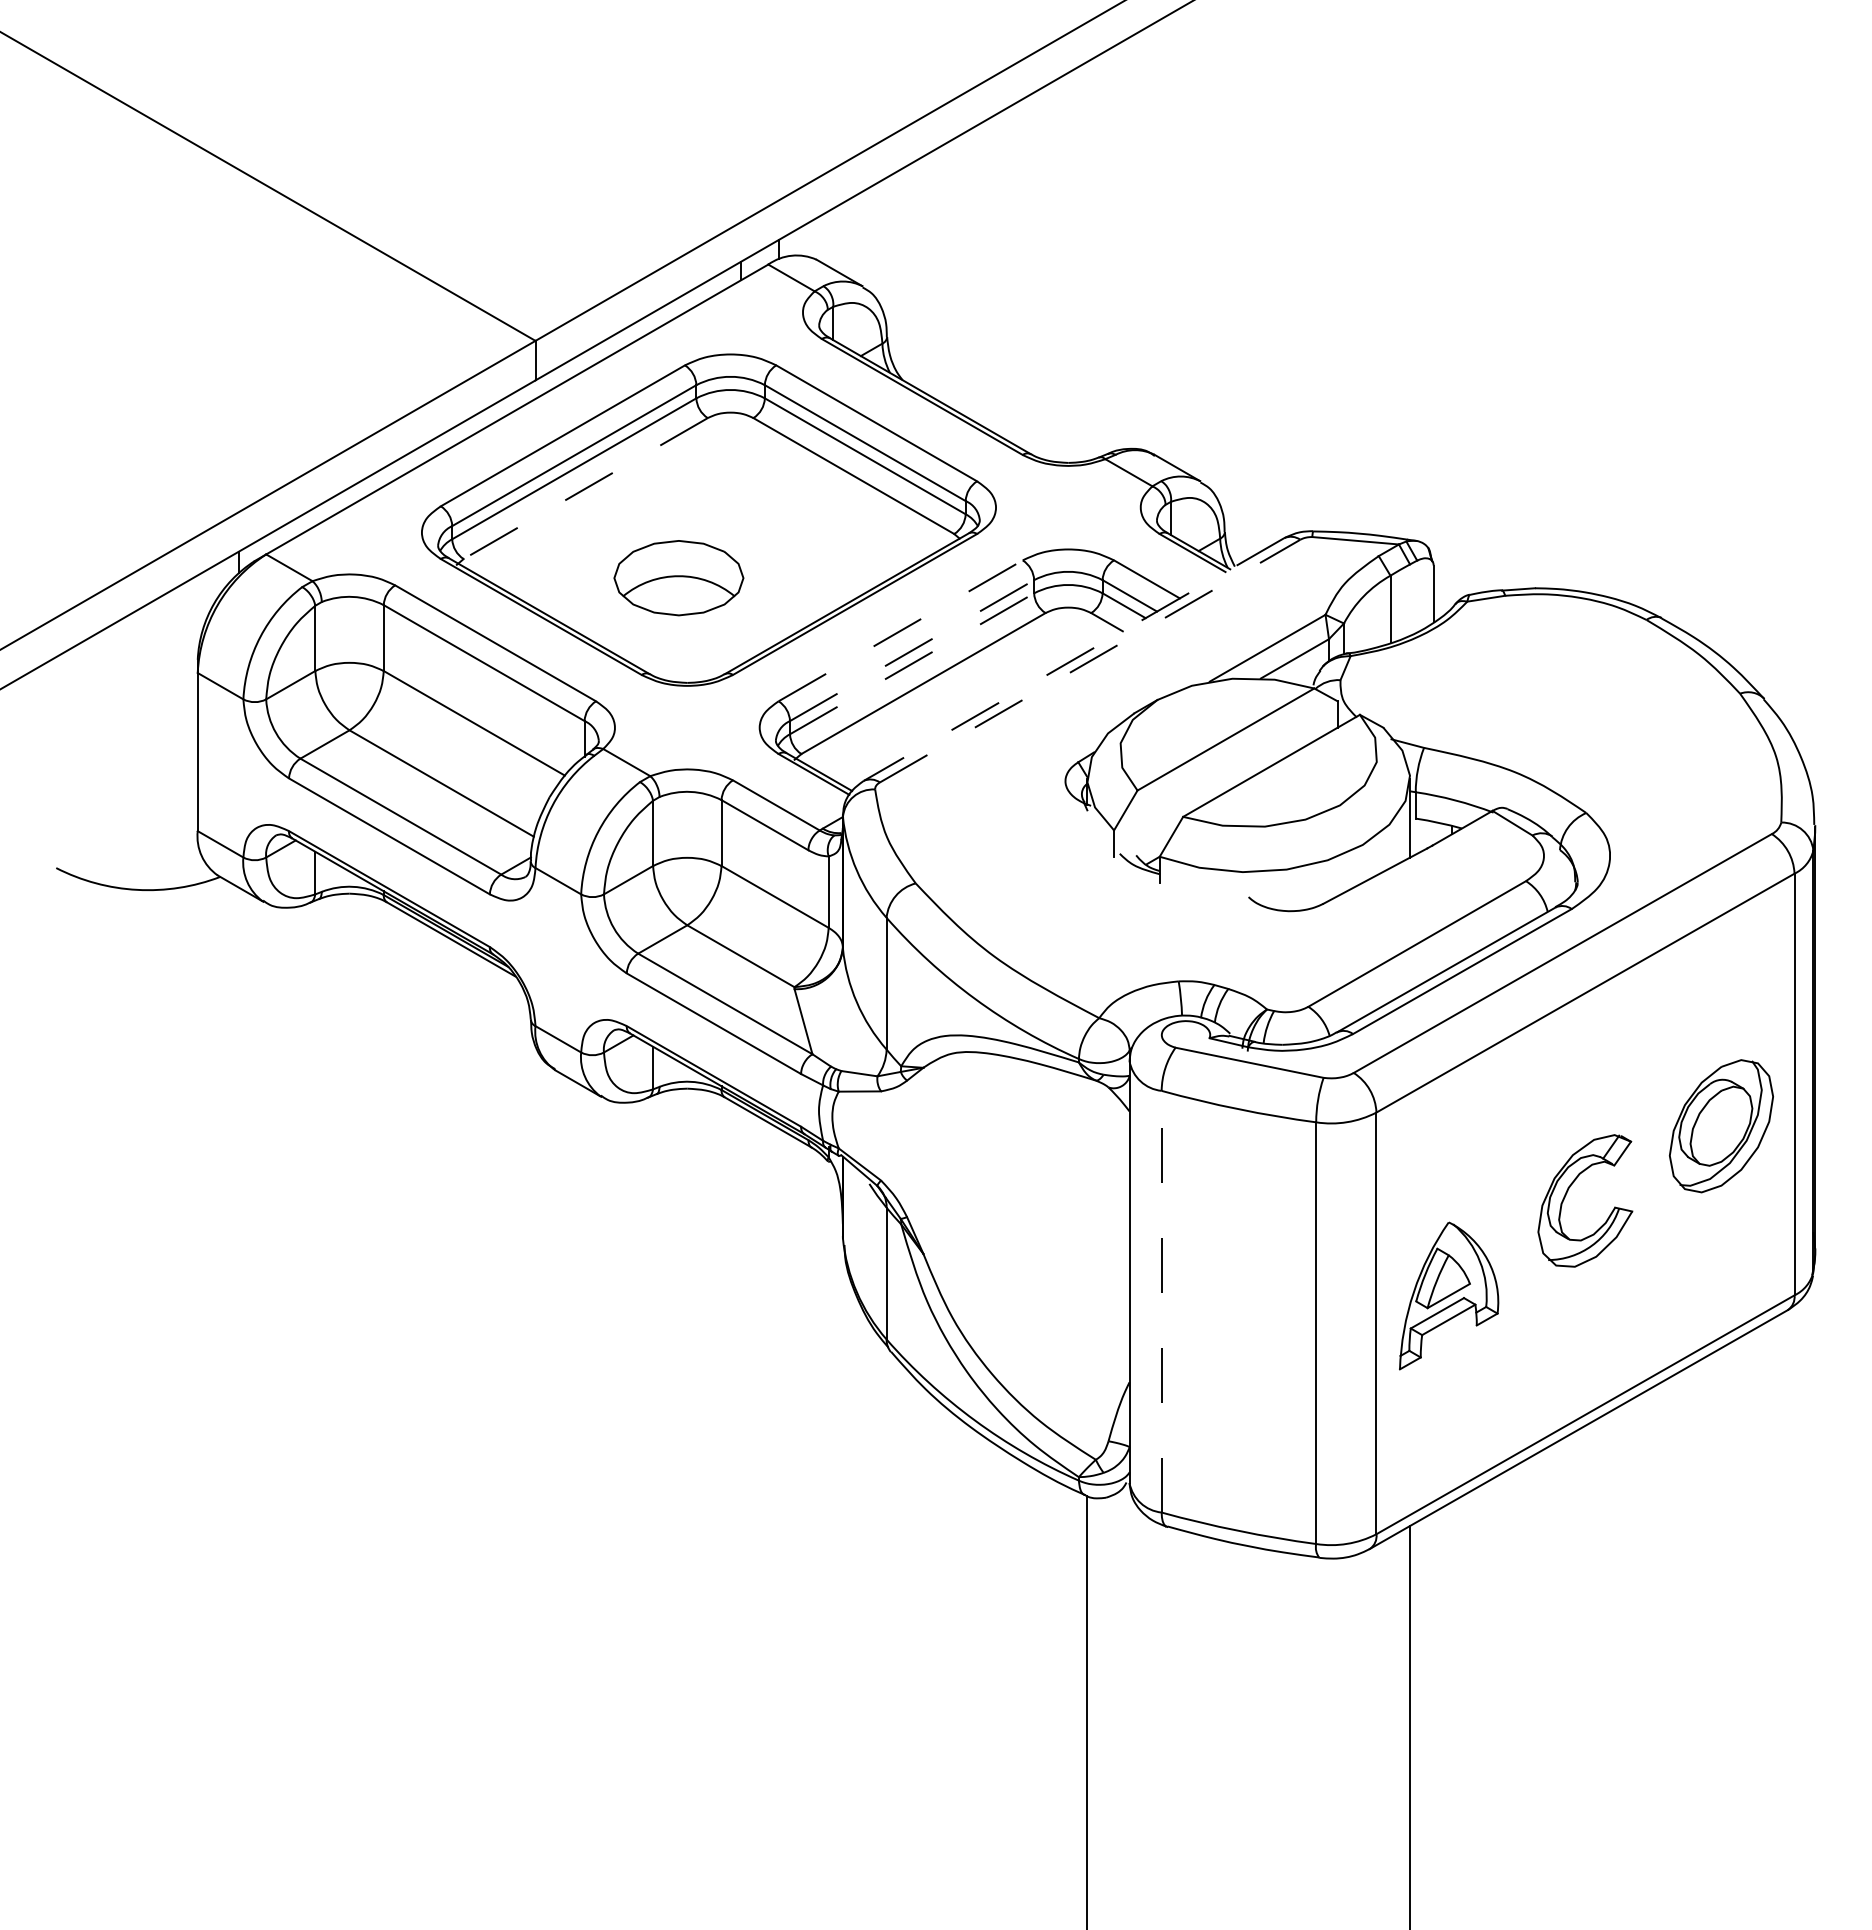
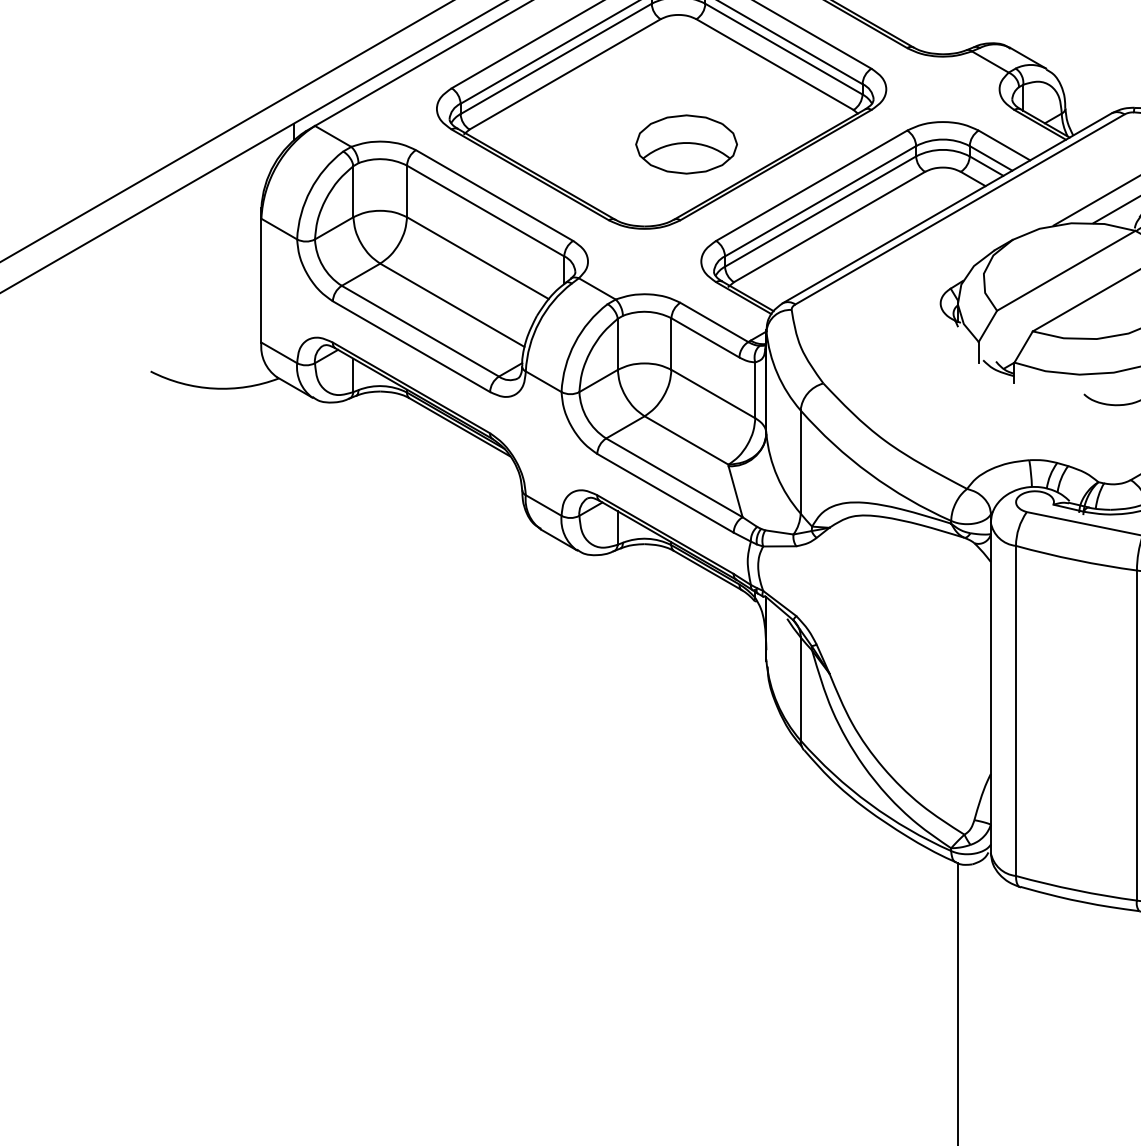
line: (585, 488) -> (564, 74), dashed -> solid
part: (678, 578) -> (686, 144), moved
line: (900, 630) -> (811, 185), dashed -> solid
line: (912, 650) -> (820, 201), dashed -> solid
line: (1073, 659) -> (946, 208), dashed -> solid
line: (1090, 661) -> (960, 209), dashed -> solid
line: (912, 663) -> (820, 211), dashed -> solid
line: (1161, 1301) -> (1015, 710), dashed -> solid

